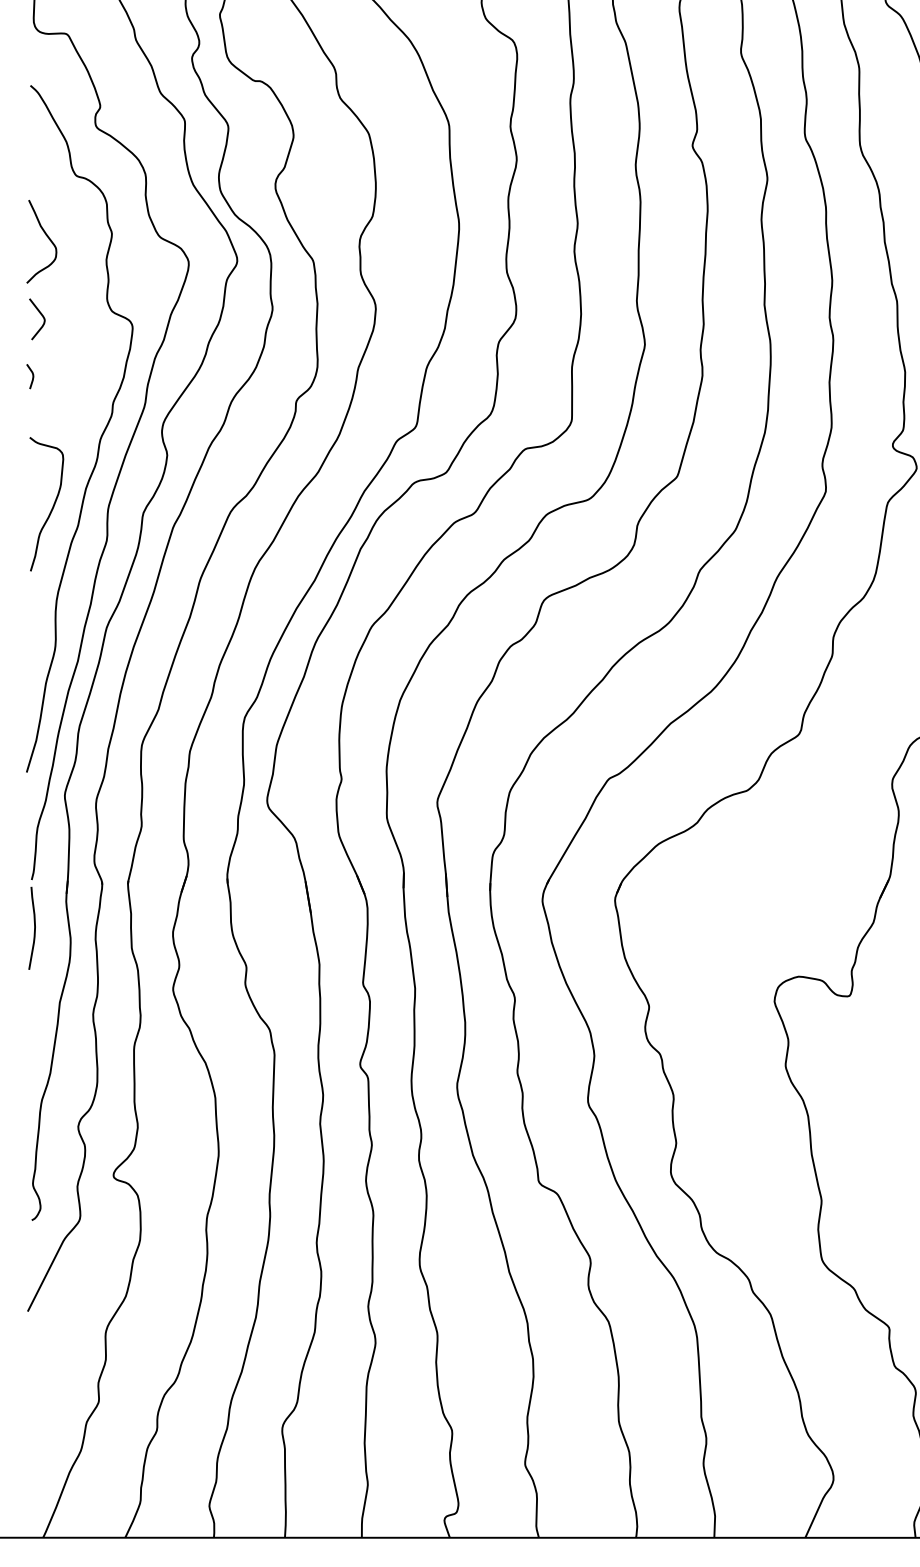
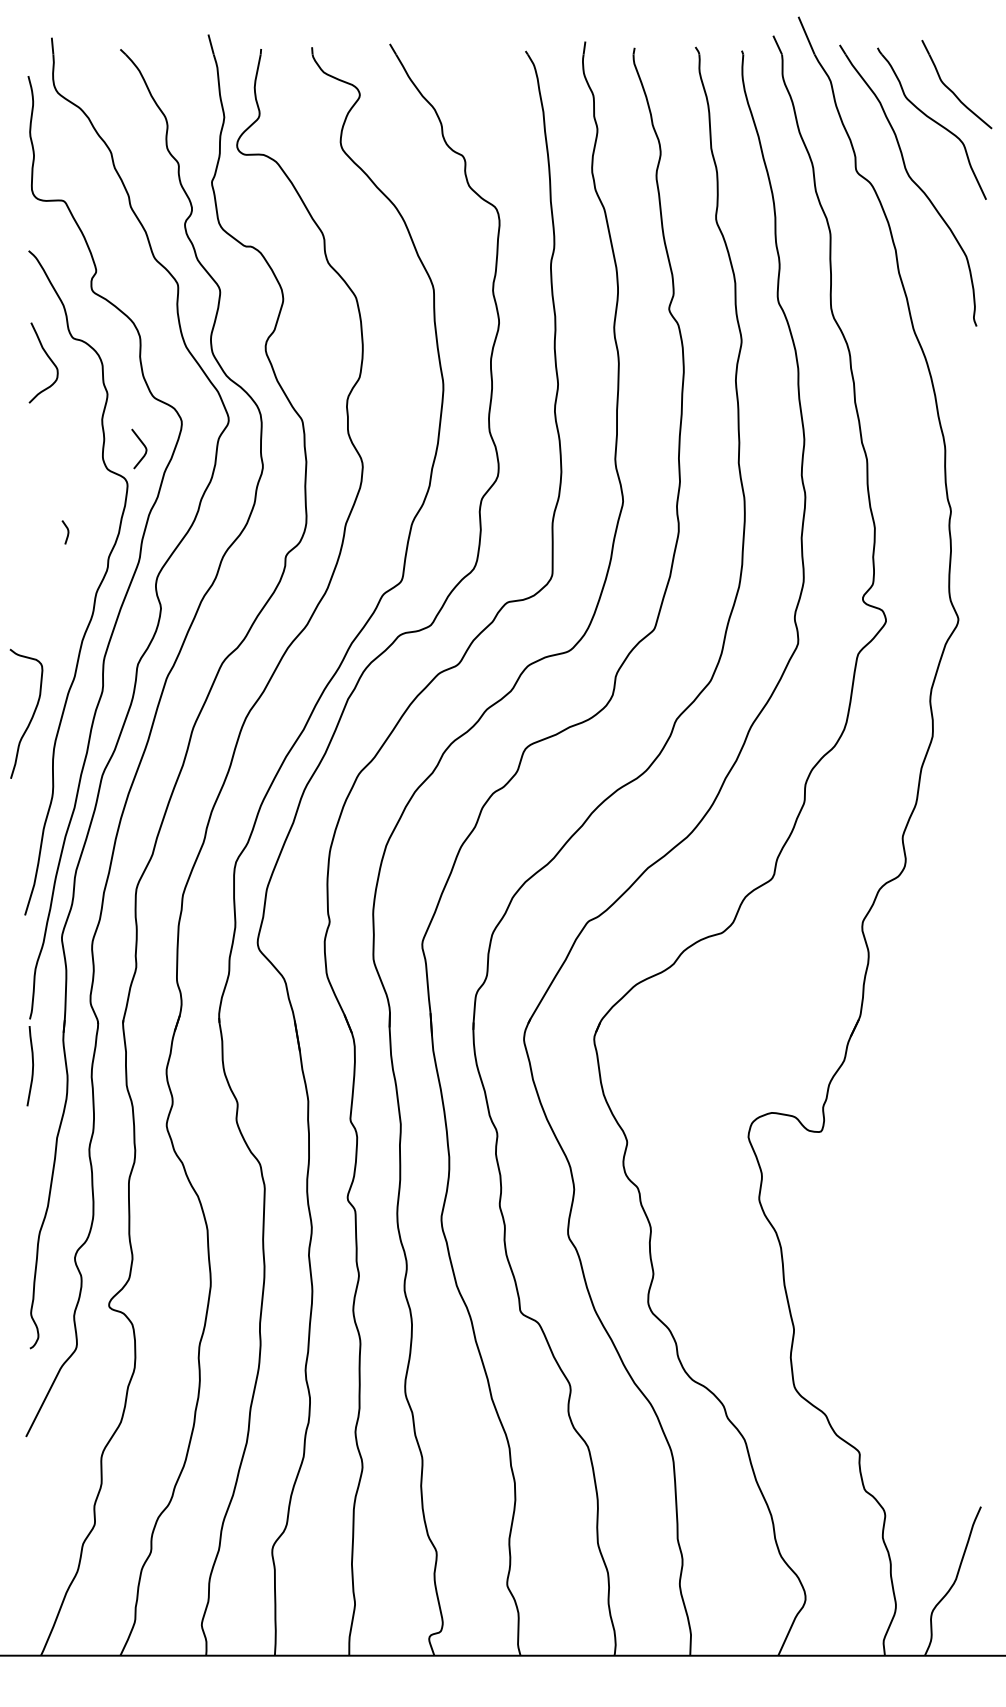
curve: (46, 237) -> (48, 358), moved
curve: (40, 314) -> (142, 444), moved
curve: (32, 376) -> (67, 532), moved
curve: (51, 506) -> (31, 716), moved

